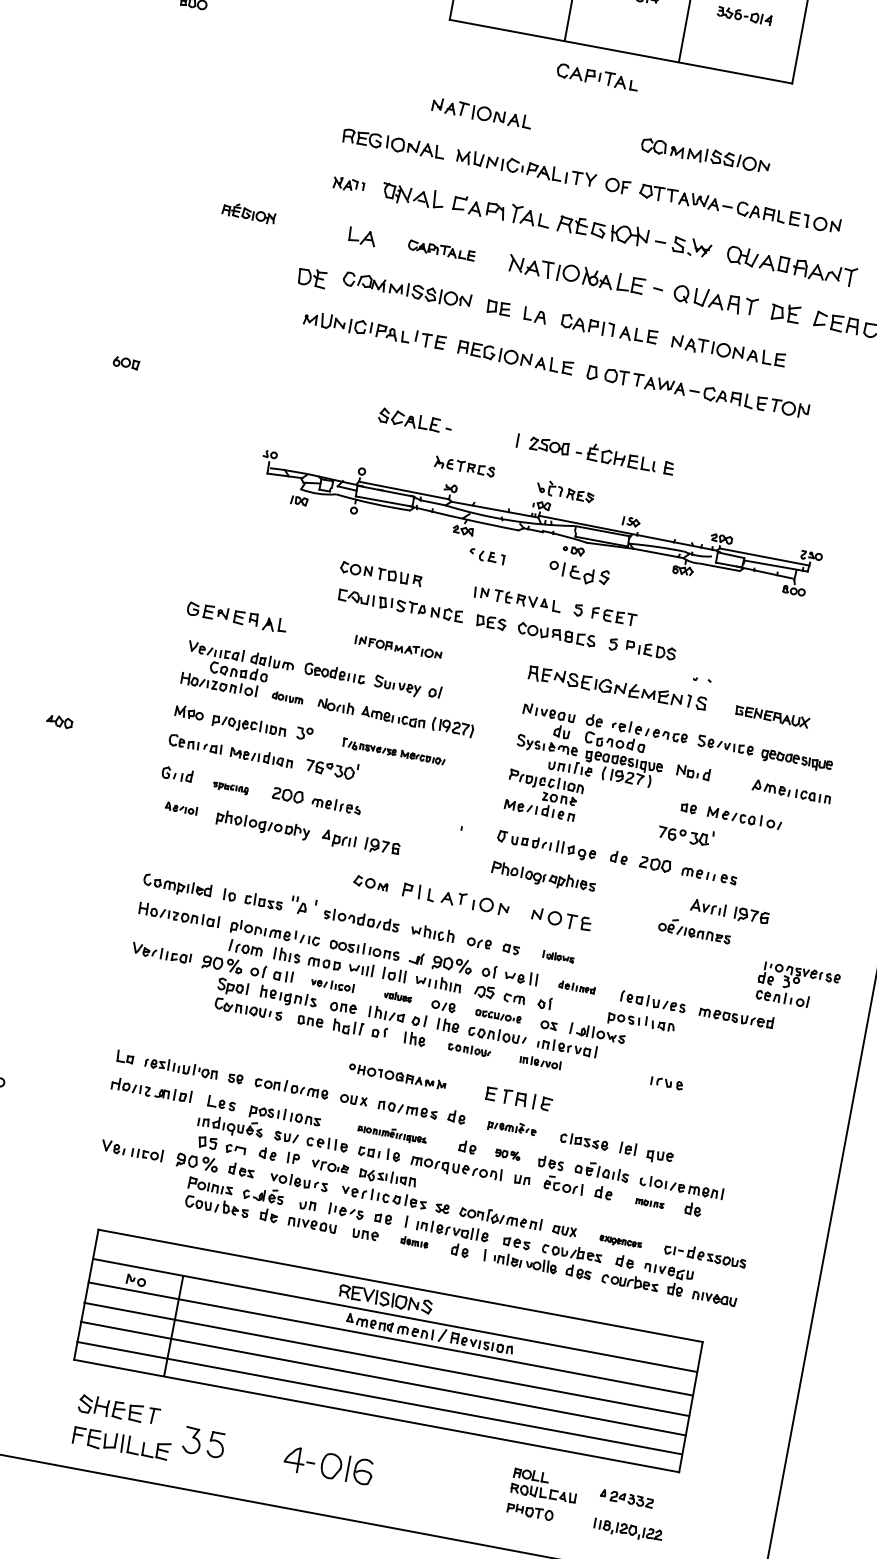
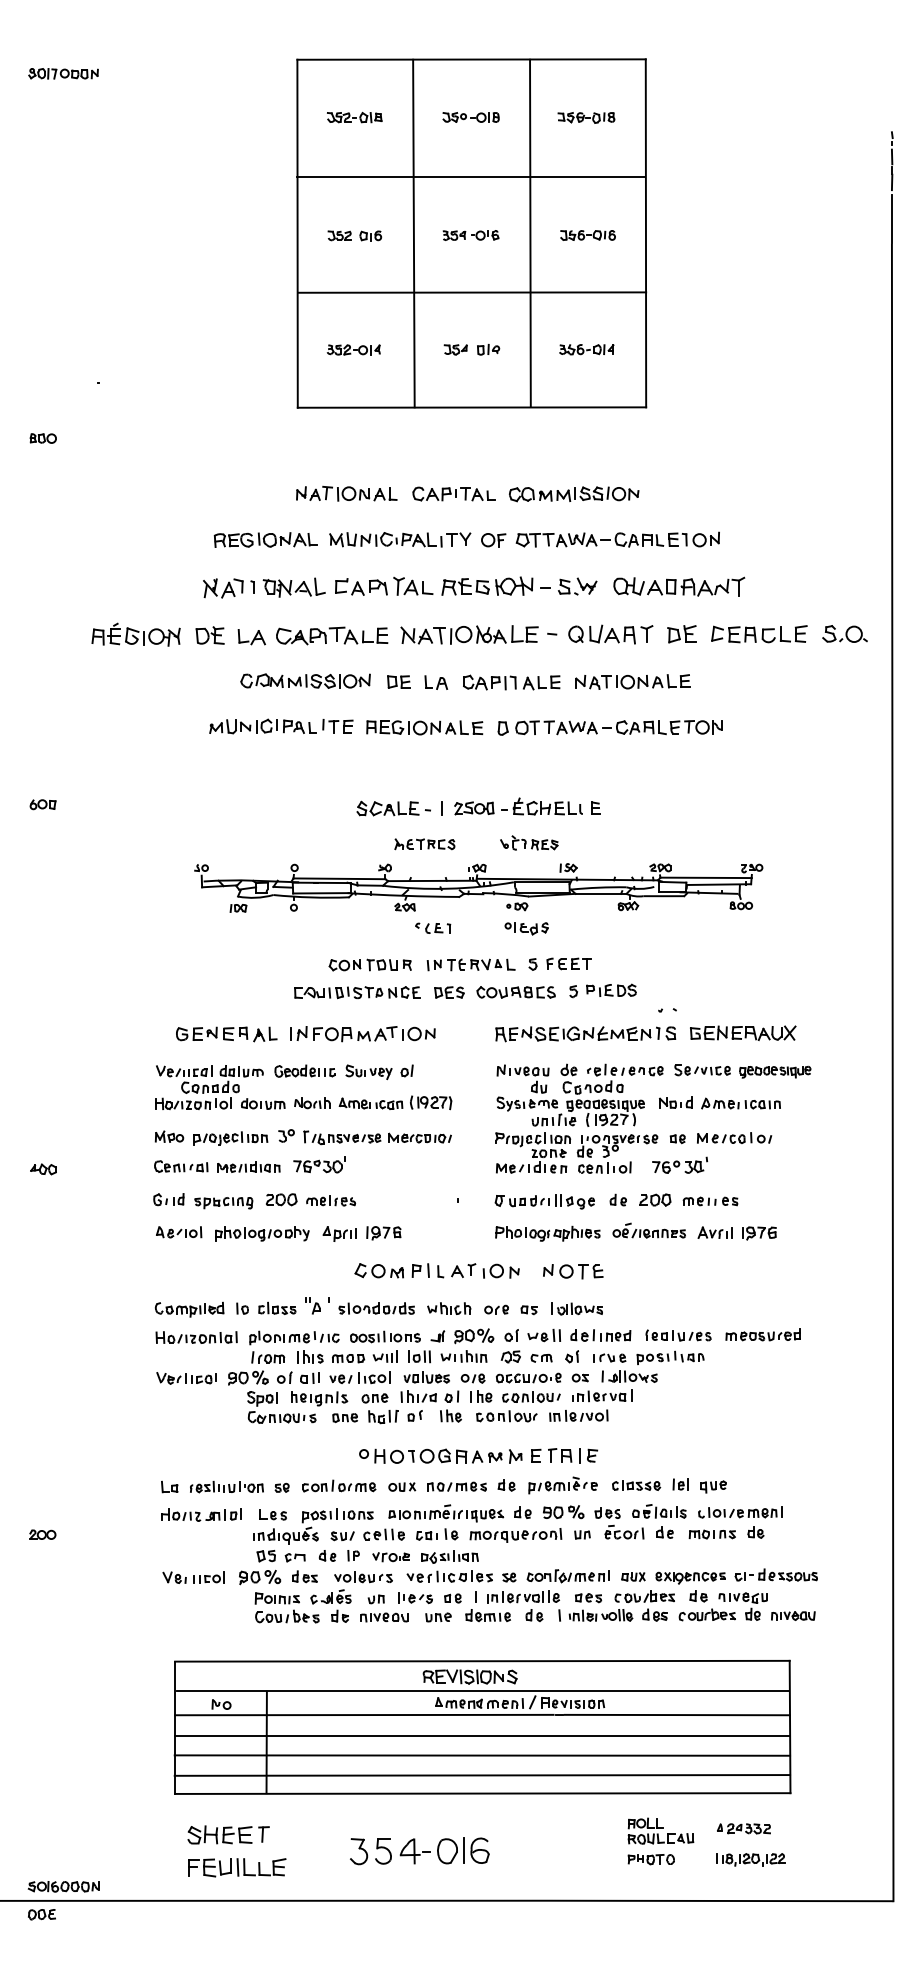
part: (597, 76) -> (453, 493), moved
part: (348, 184) -> (228, 588), size x1.67
part: (248, 212) -> (135, 634), size x1.67
part: (441, 250) -> (332, 635), size x1.67
part: (311, 277) -> (209, 635), moved
part: (415, 421) -> (393, 808), moved
part: (464, 466) -> (424, 844), moved
part: (565, 490) -> (529, 842), moved
part: (380, 573) -> (369, 964), moved
part: (578, 573) -> (526, 928), size x0.71
part: (236, 617) -> (226, 1034), moved
part: (398, 647) -> (362, 1034), size x1.67
part: (288, 697) -> (263, 1103), size x1.43
part: (772, 716) -> (743, 1033), size x1.43
part: (393, 751) -> (377, 1137), size x1.43
part: (230, 788) -> (223, 1203), size x1.67
part: (791, 791) -> (740, 1103), moved
part: (181, 808) -> (179, 1232), size x1.43
part: (370, 882) -> (378, 1270), size x1.43
part: (694, 930) -> (648, 1230), moved
part: (558, 956) -> (576, 1308), size x1.67
part: (332, 984) -> (359, 1377), size x1.43
part: (797, 986) -> (617, 1153), moved
part: (576, 987) -> (600, 1335), size x1.67
part: (397, 996) -> (426, 1377), size x1.67
part: (498, 1015) -> (528, 1377), size x1.43
part: (469, 1049) -> (506, 1416), size x1.43
part: (540, 1062) -> (578, 1415), size x1.43
part: (397, 1075) -> (440, 1455), size x1.67
part: (666, 1082) -> (609, 1357), moved
part: (511, 1127) -> (562, 1485), size x1.43
part: (392, 1134) -> (446, 1513), size x1.67
part: (507, 1154) -> (563, 1512), size x1.67
part: (649, 1203) -> (711, 1534), size x1.67
part: (414, 1241) -> (487, 1615), size x1.67
part: (620, 1241) -> (690, 1577), size x1.67
part: (203, 1442) -> (370, 1851), moved

